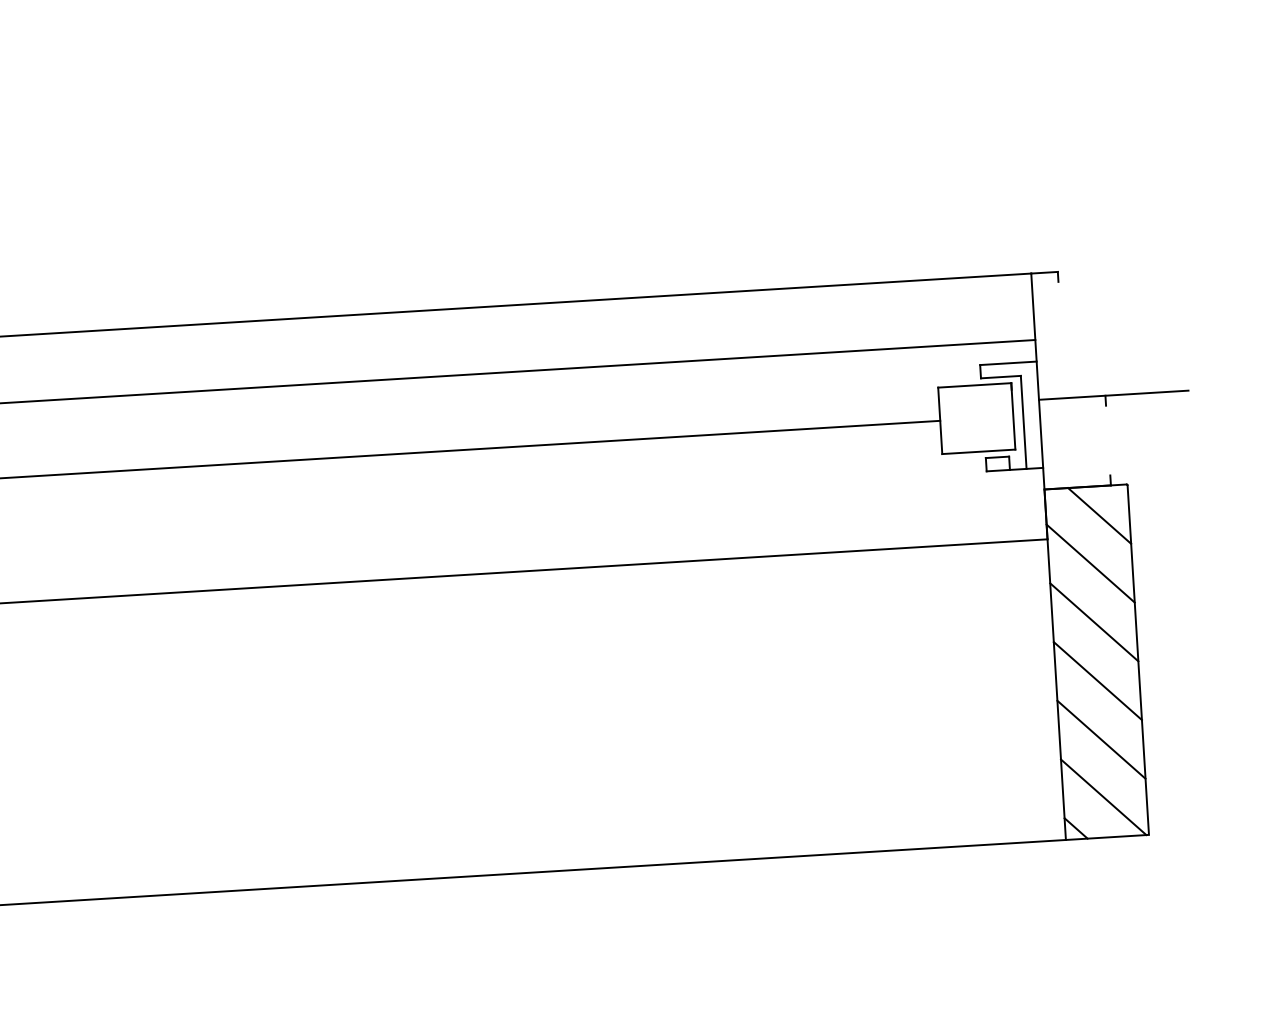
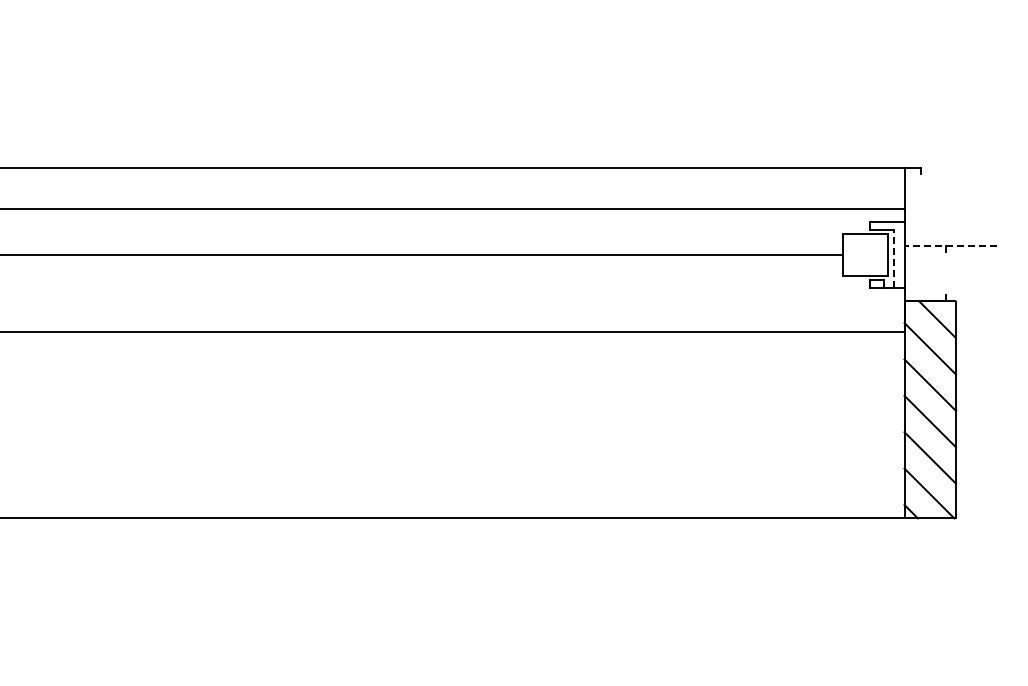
line: (1113, 394) -> (950, 245), solid -> dashed
line: (1024, 423) -> (894, 259), solid -> dashed

